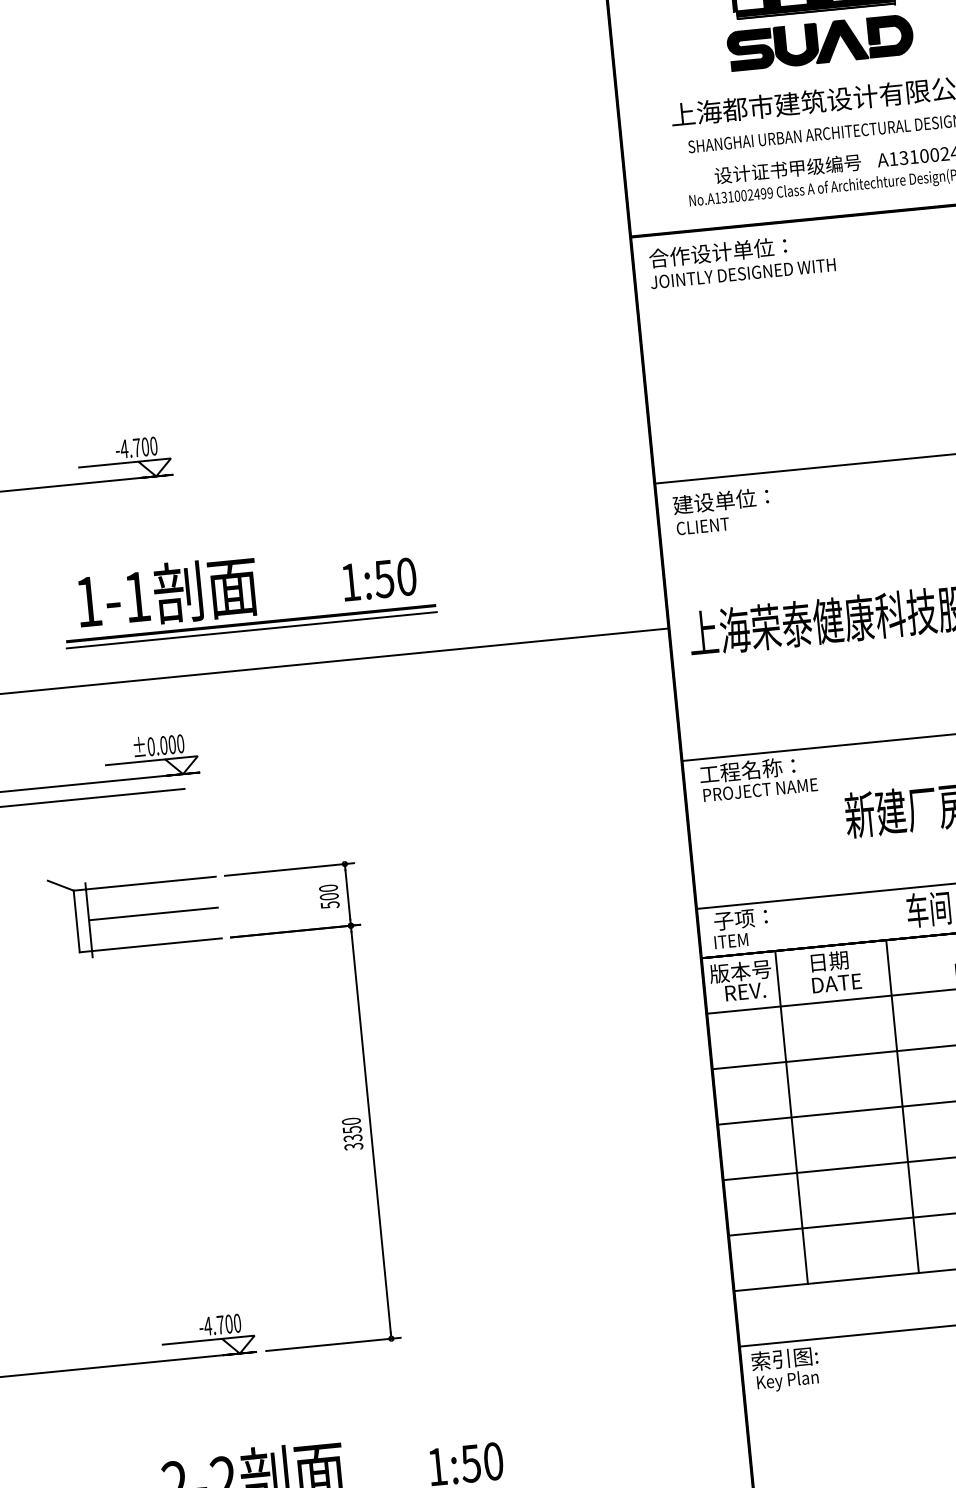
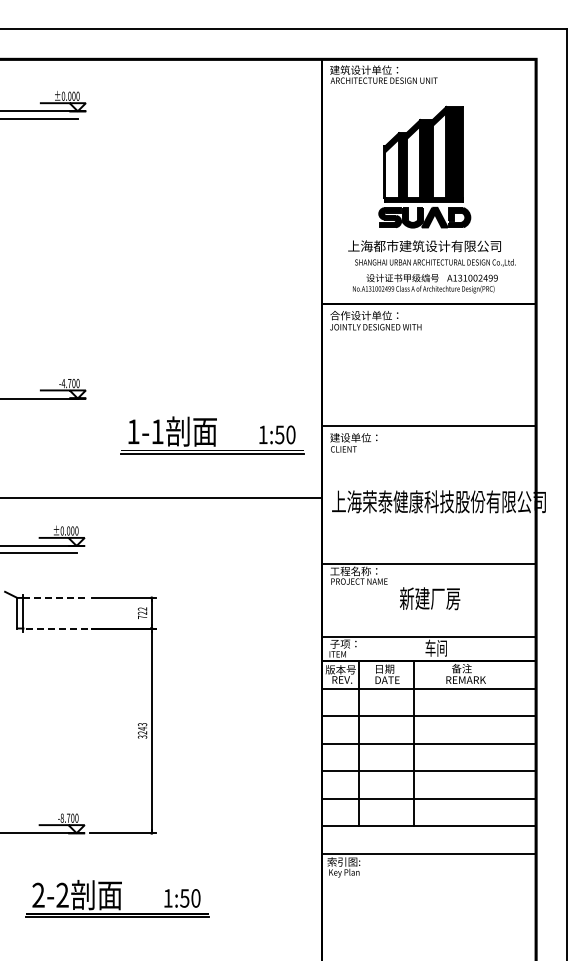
part: (248, 593) -> (212, 435), moved
line: (152, 882) -> (56, 597), solid -> dashed
text: (329, 897) -> (142, 613), 500 -> 722
line: (153, 914) -> (55, 613), removed
line: (156, 944) -> (55, 628), solid -> dashed
text: (352, 1129) -> (142, 728), 3350 -> 3243
text: (208, 1324) -> (62, 817), -4.700 -> -8.700

